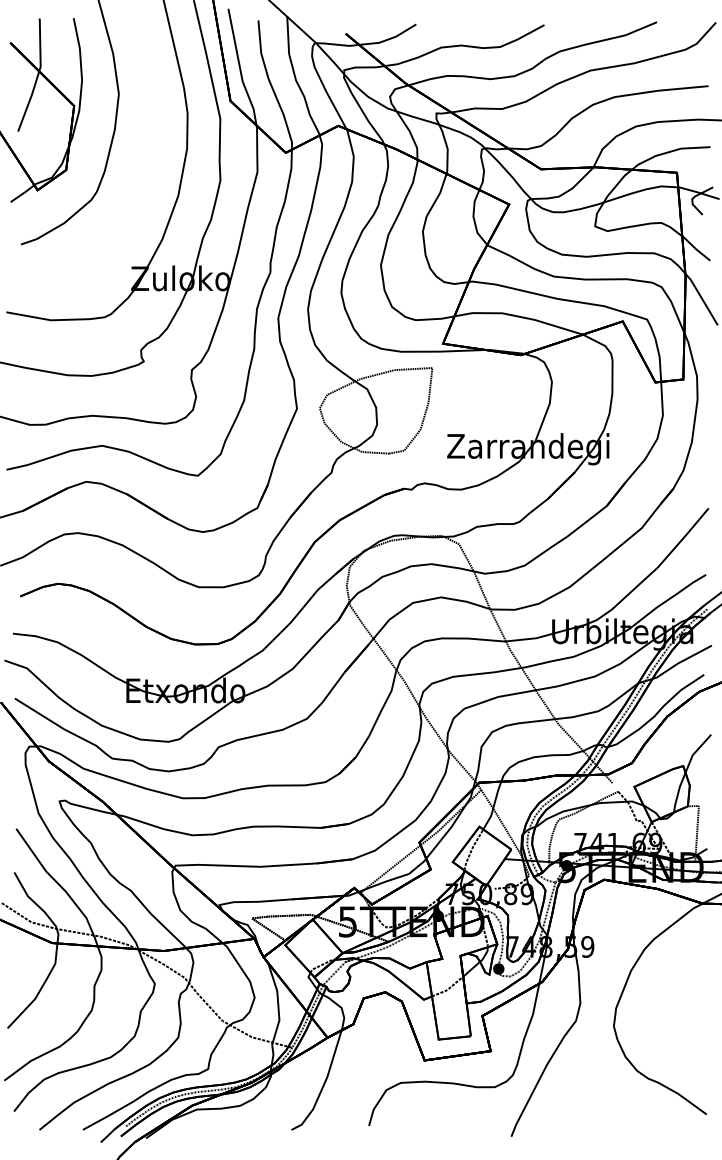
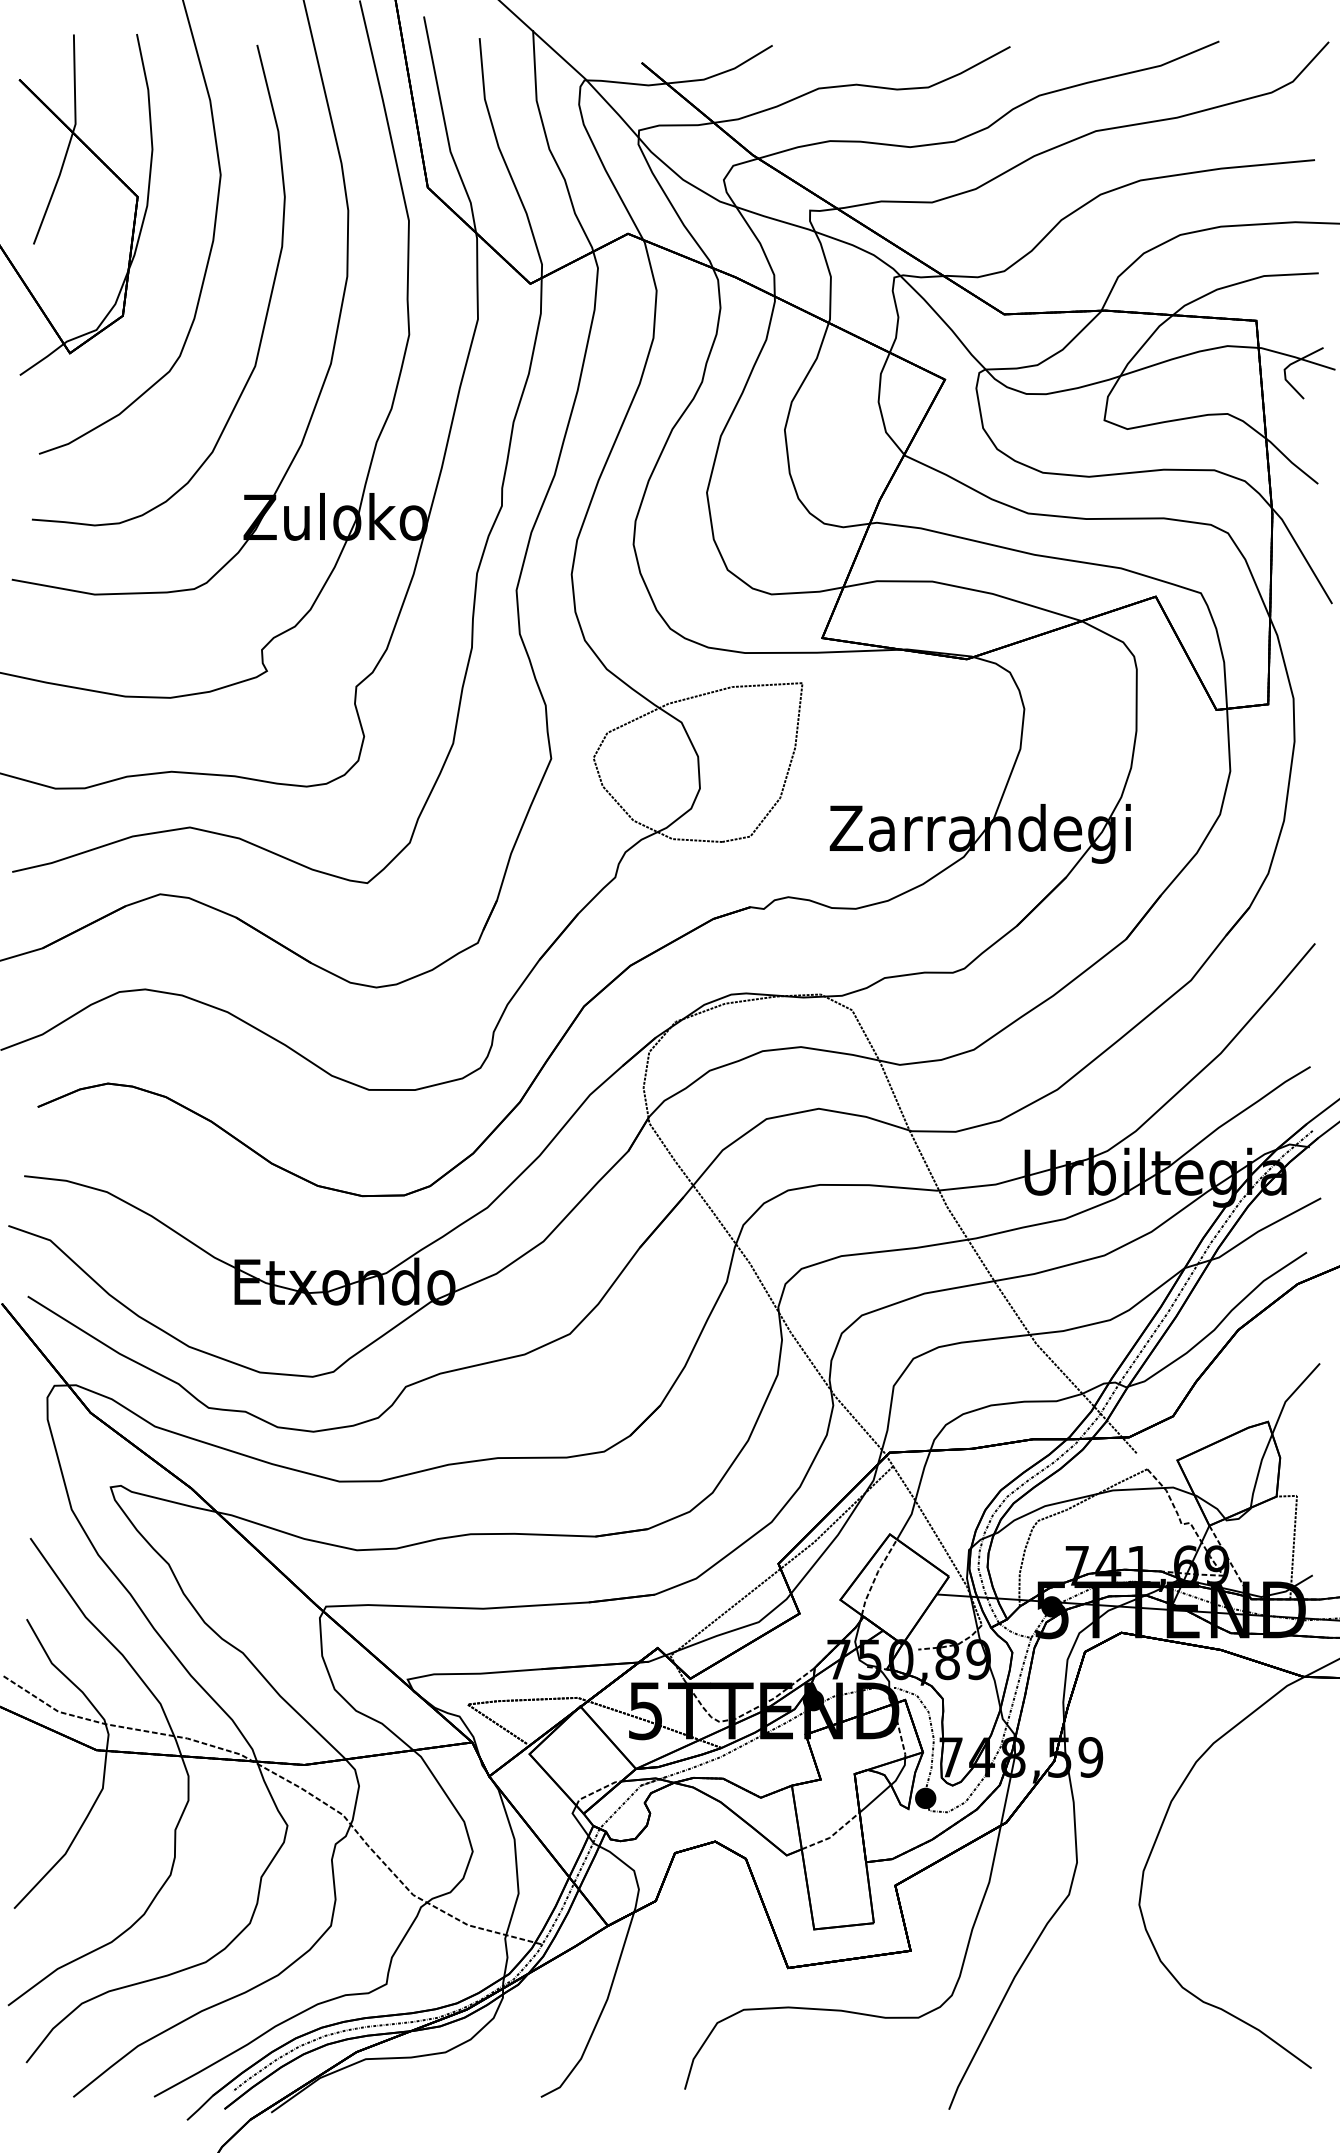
part: (142, 169) -> (264, 314), added

